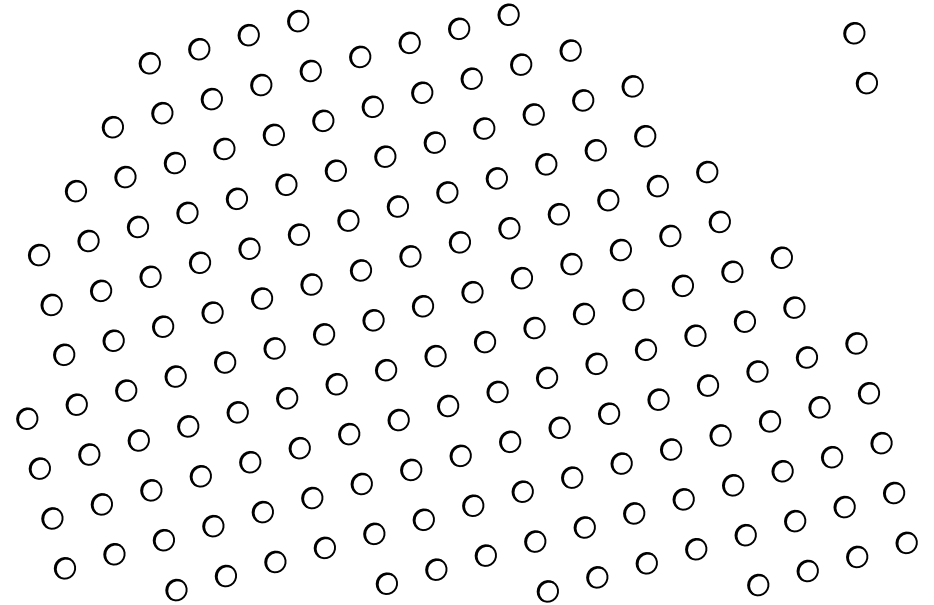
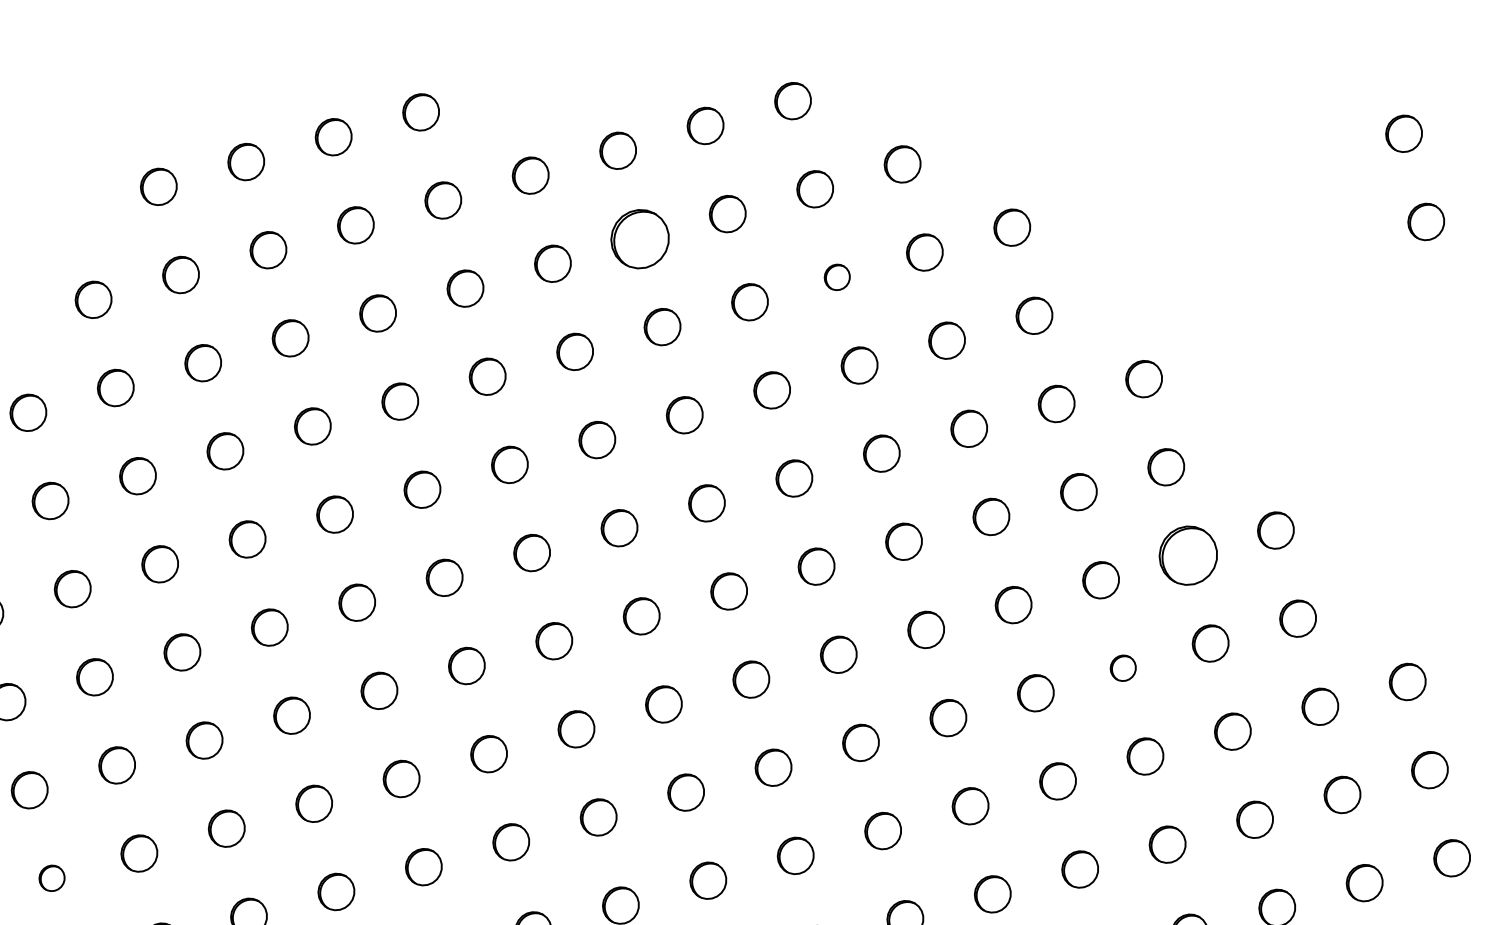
part: (422, 92) -> (640, 238), size x1.6
part: (533, 114) -> (837, 277), size x0.7
part: (732, 271) -> (1188, 554), size x1.6
part: (695, 335) -> (1123, 668), size x0.7
part: (89, 454) -> (52, 878), size x0.7

